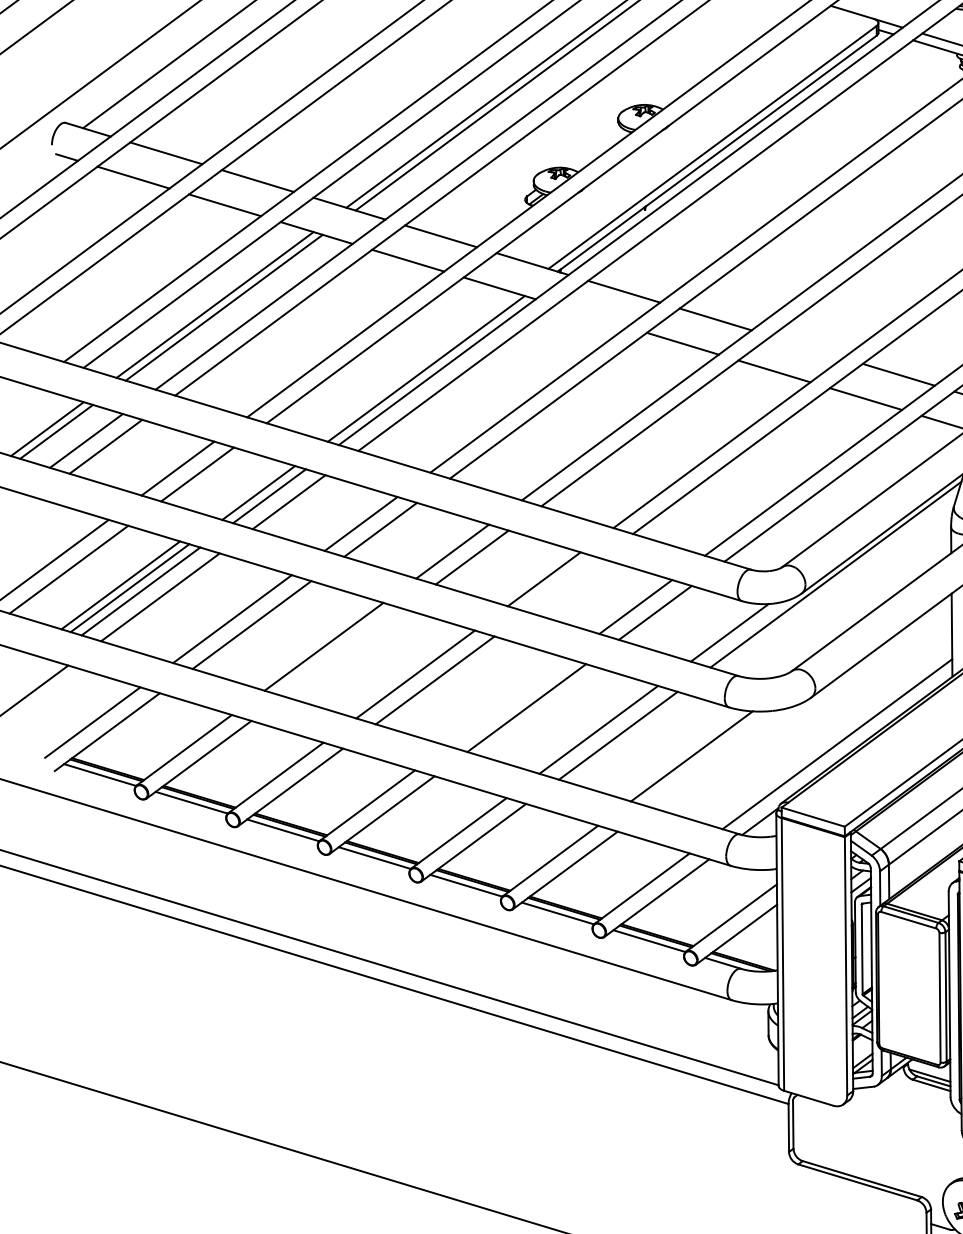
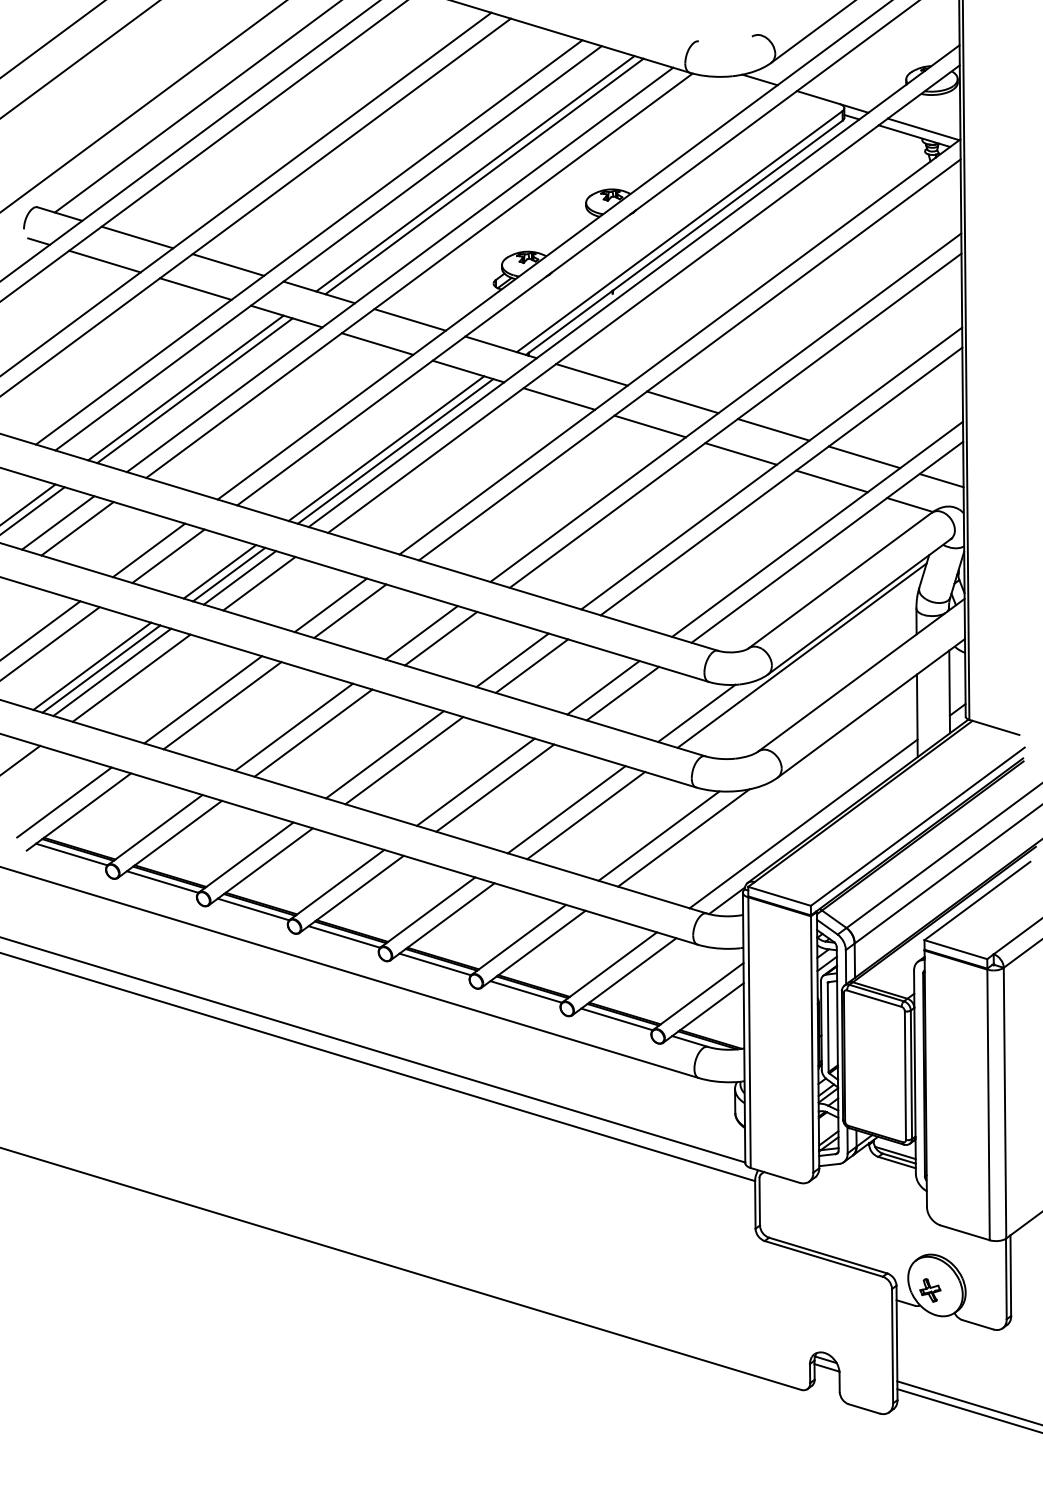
line: (591, 315) -> (559, 398), added
line: (807, 346) -> (773, 429), added
line: (417, 365) -> (386, 448), added
line: (248, 489) -> (219, 571), added
line: (563, 584) -> (531, 665), added
line: (343, 652) -> (313, 732), added
line: (506, 701) -> (475, 781), added
line: (716, 757) -> (683, 837), added

